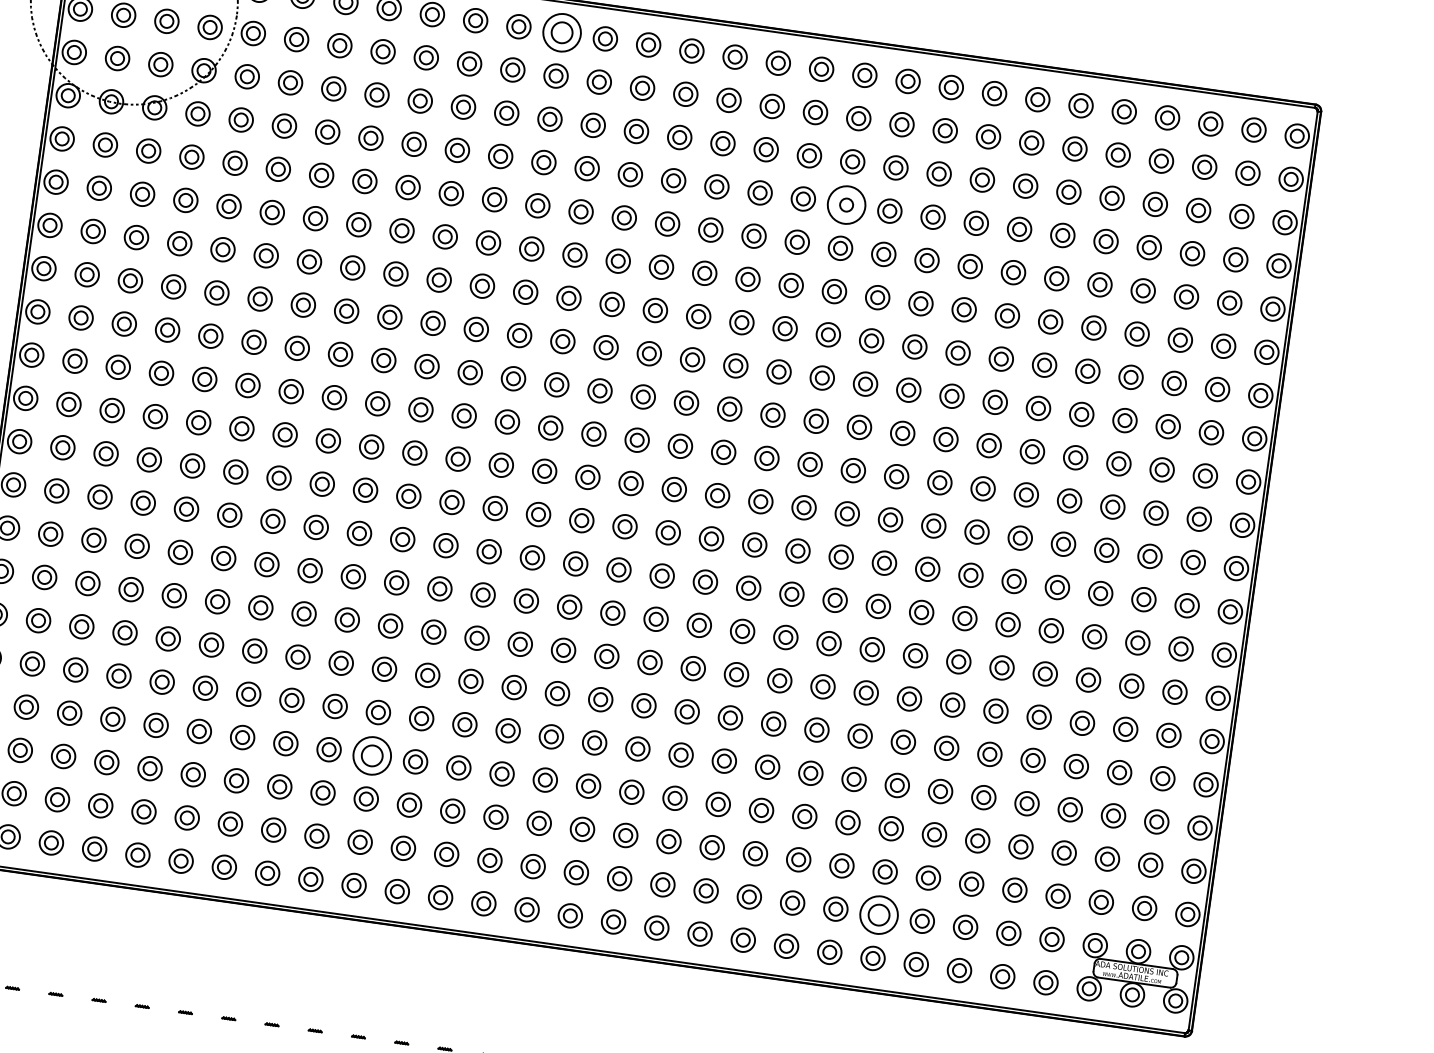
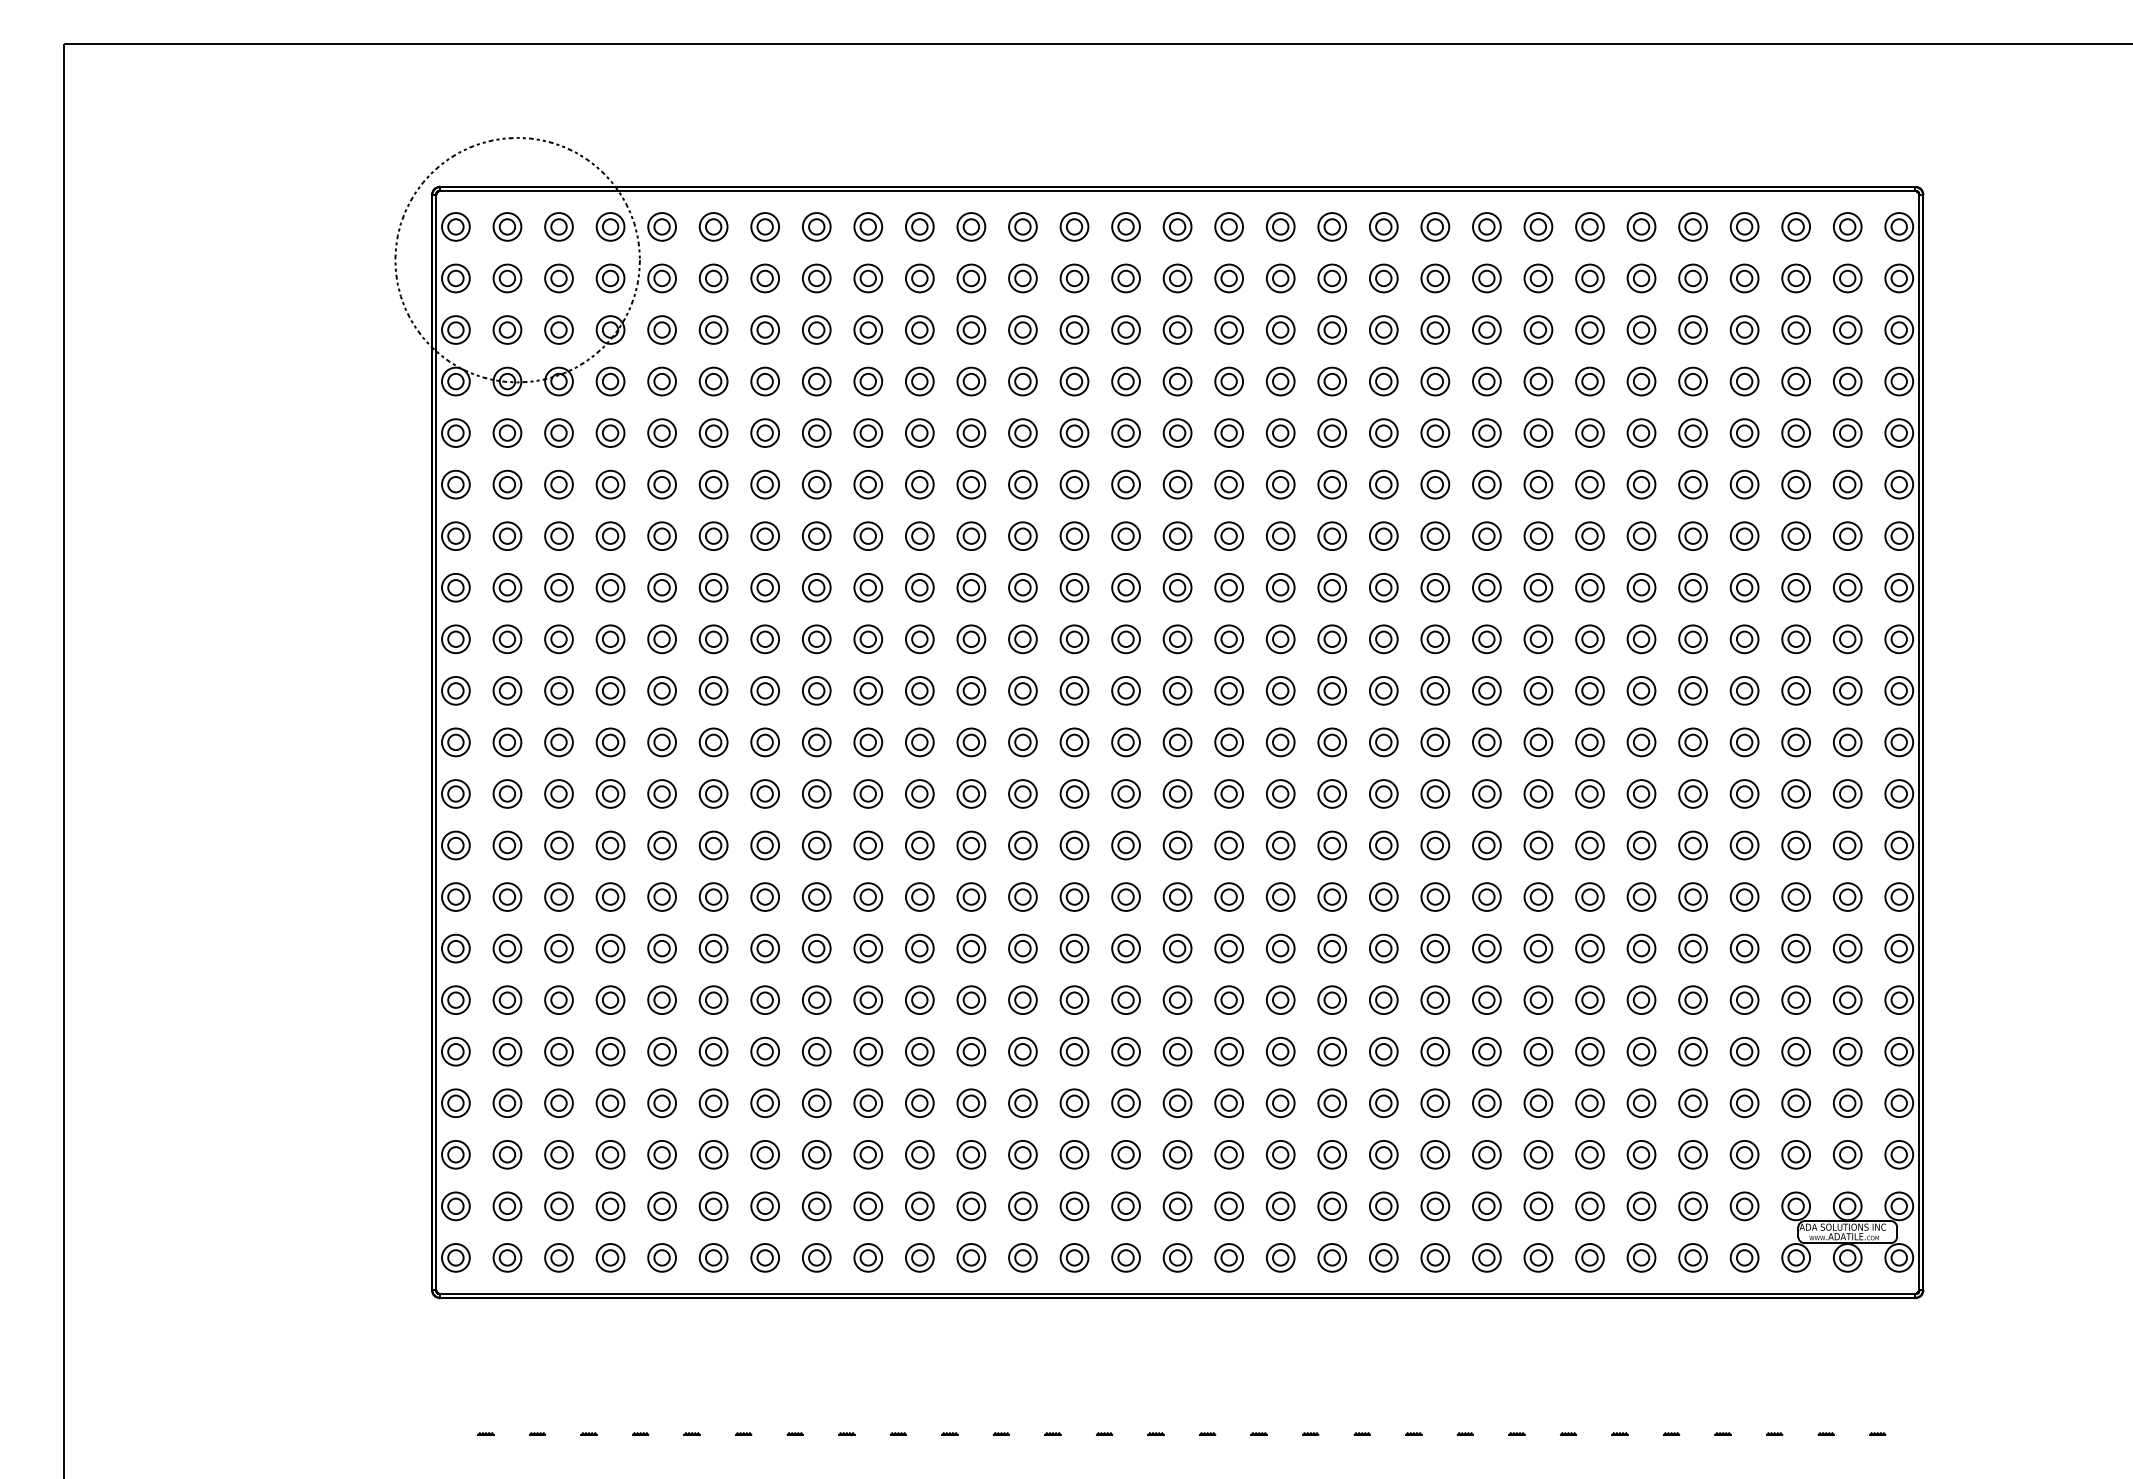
part: (561, 32) -> (1022, 226), size x0.62
circle: (846, 205) -> (1383, 381), size x0.62
part: (372, 755) -> (919, 1102), size x0.62
part: (879, 915) -> (1538, 1206), size x0.62

